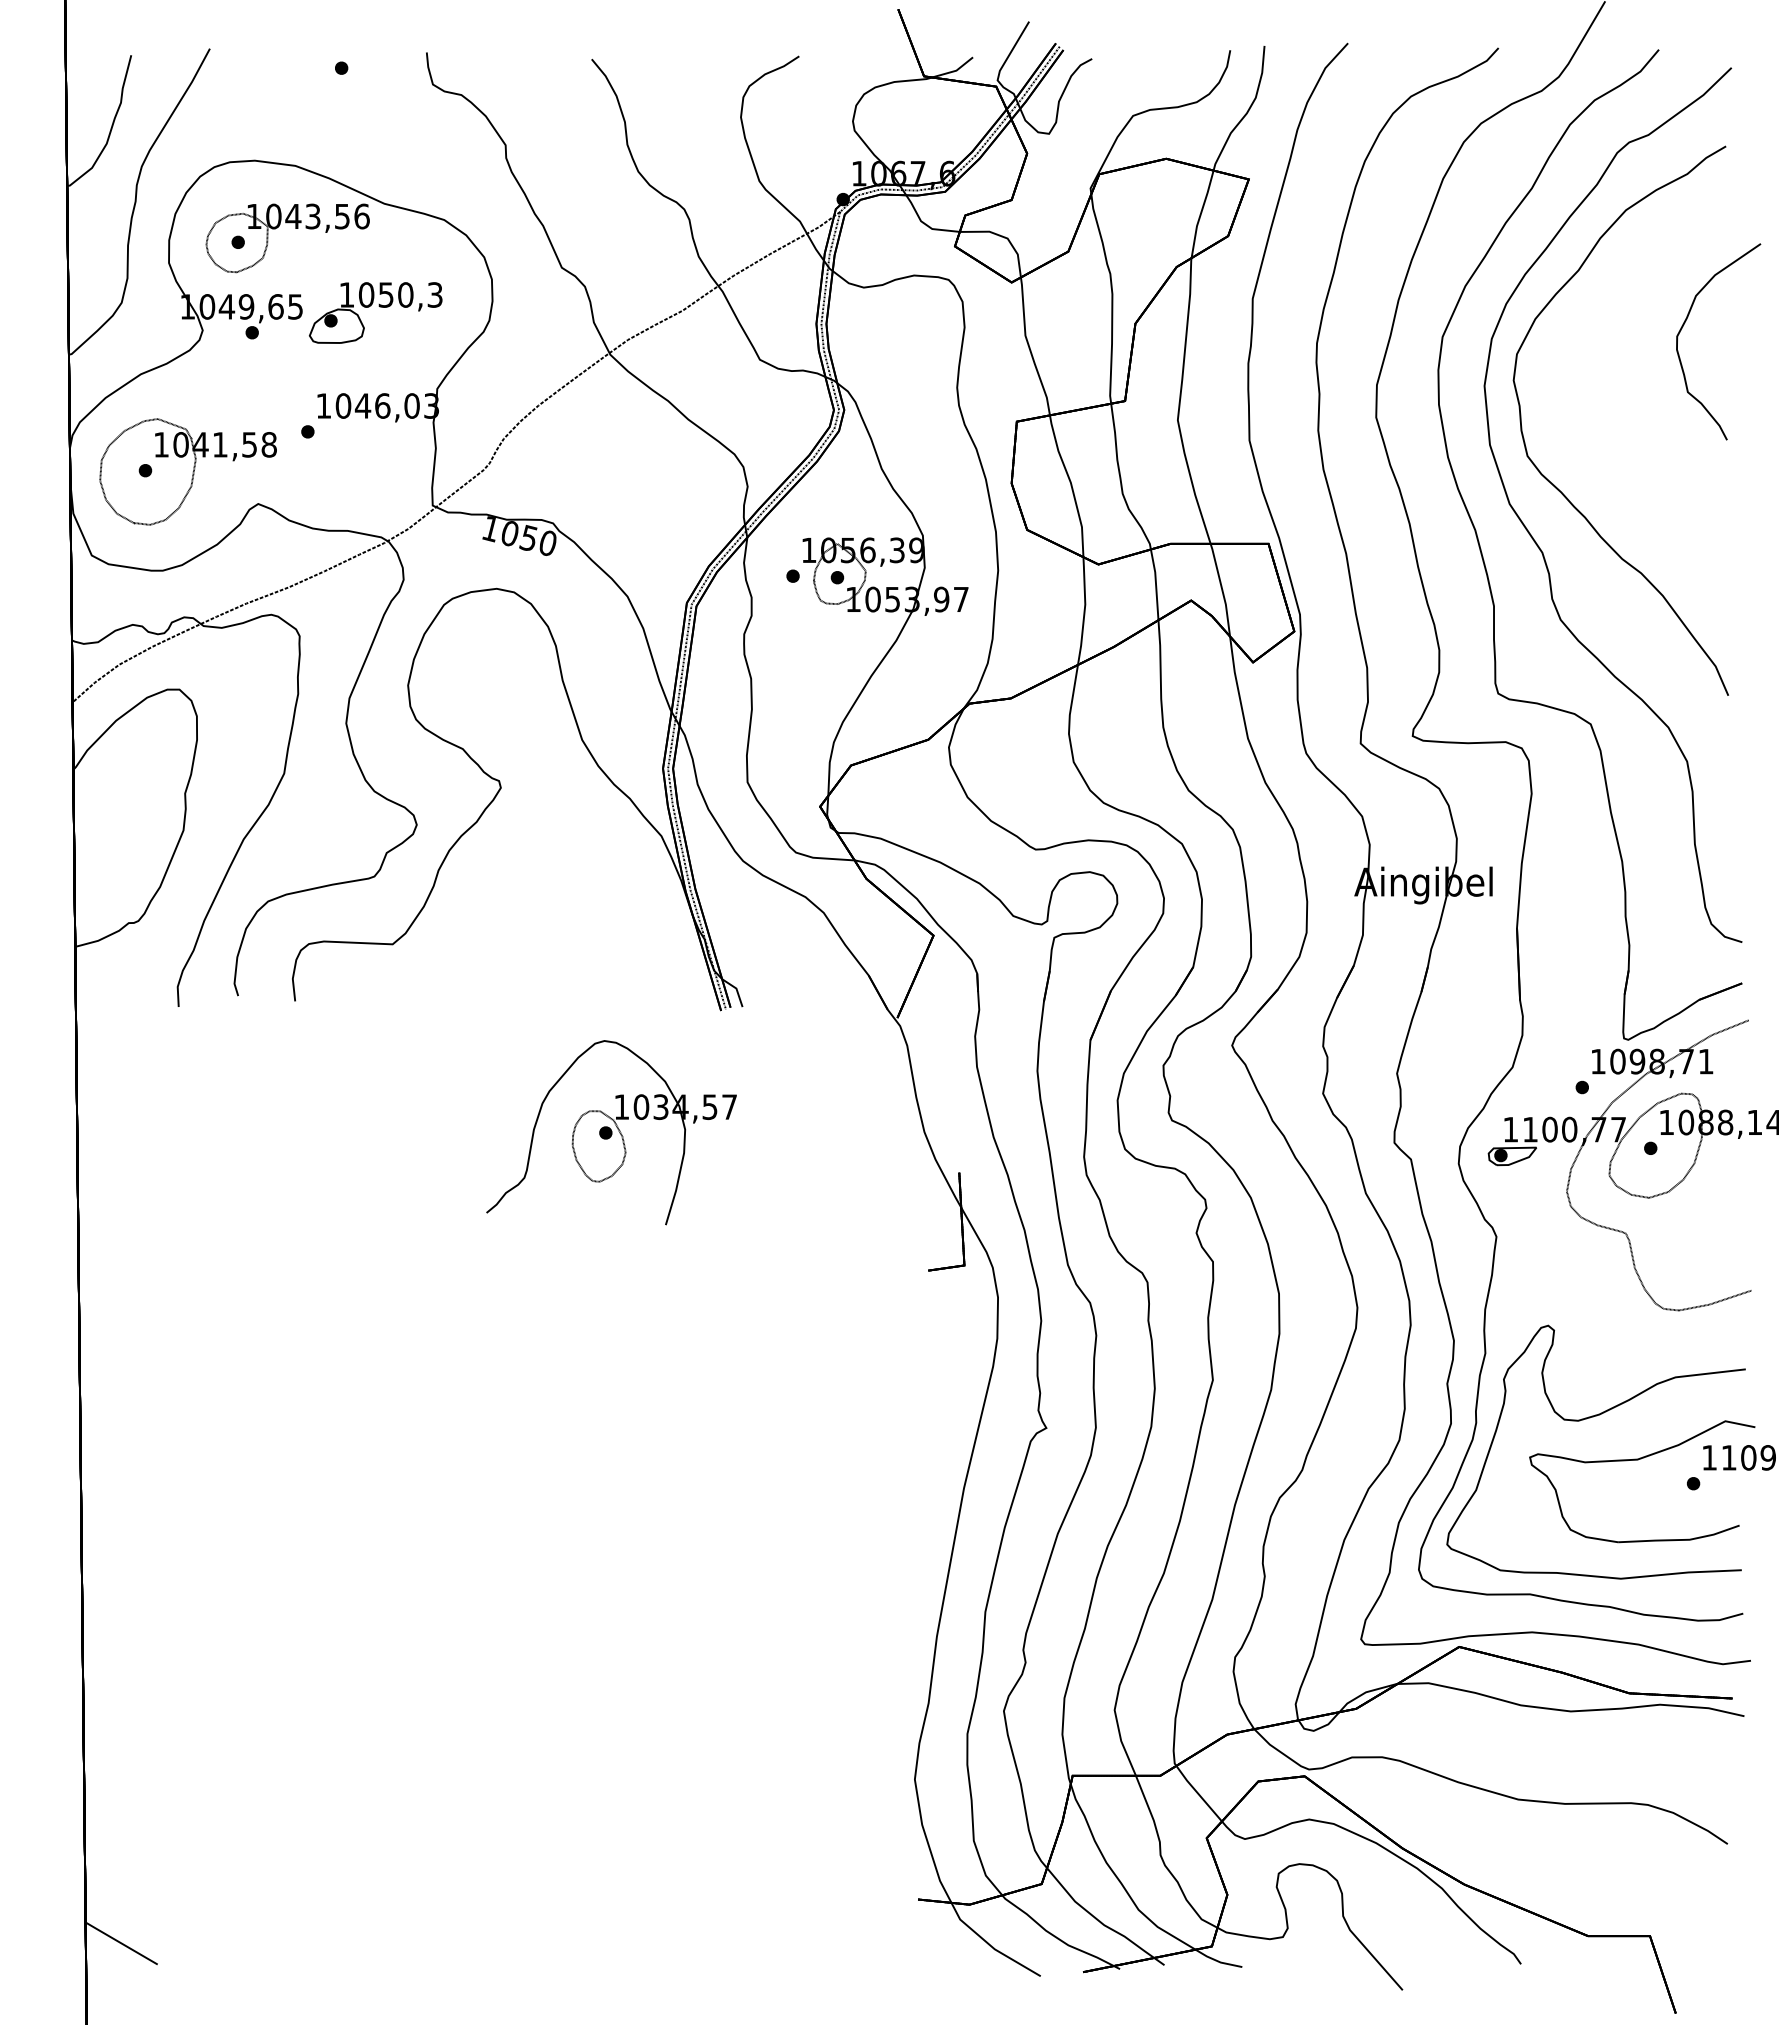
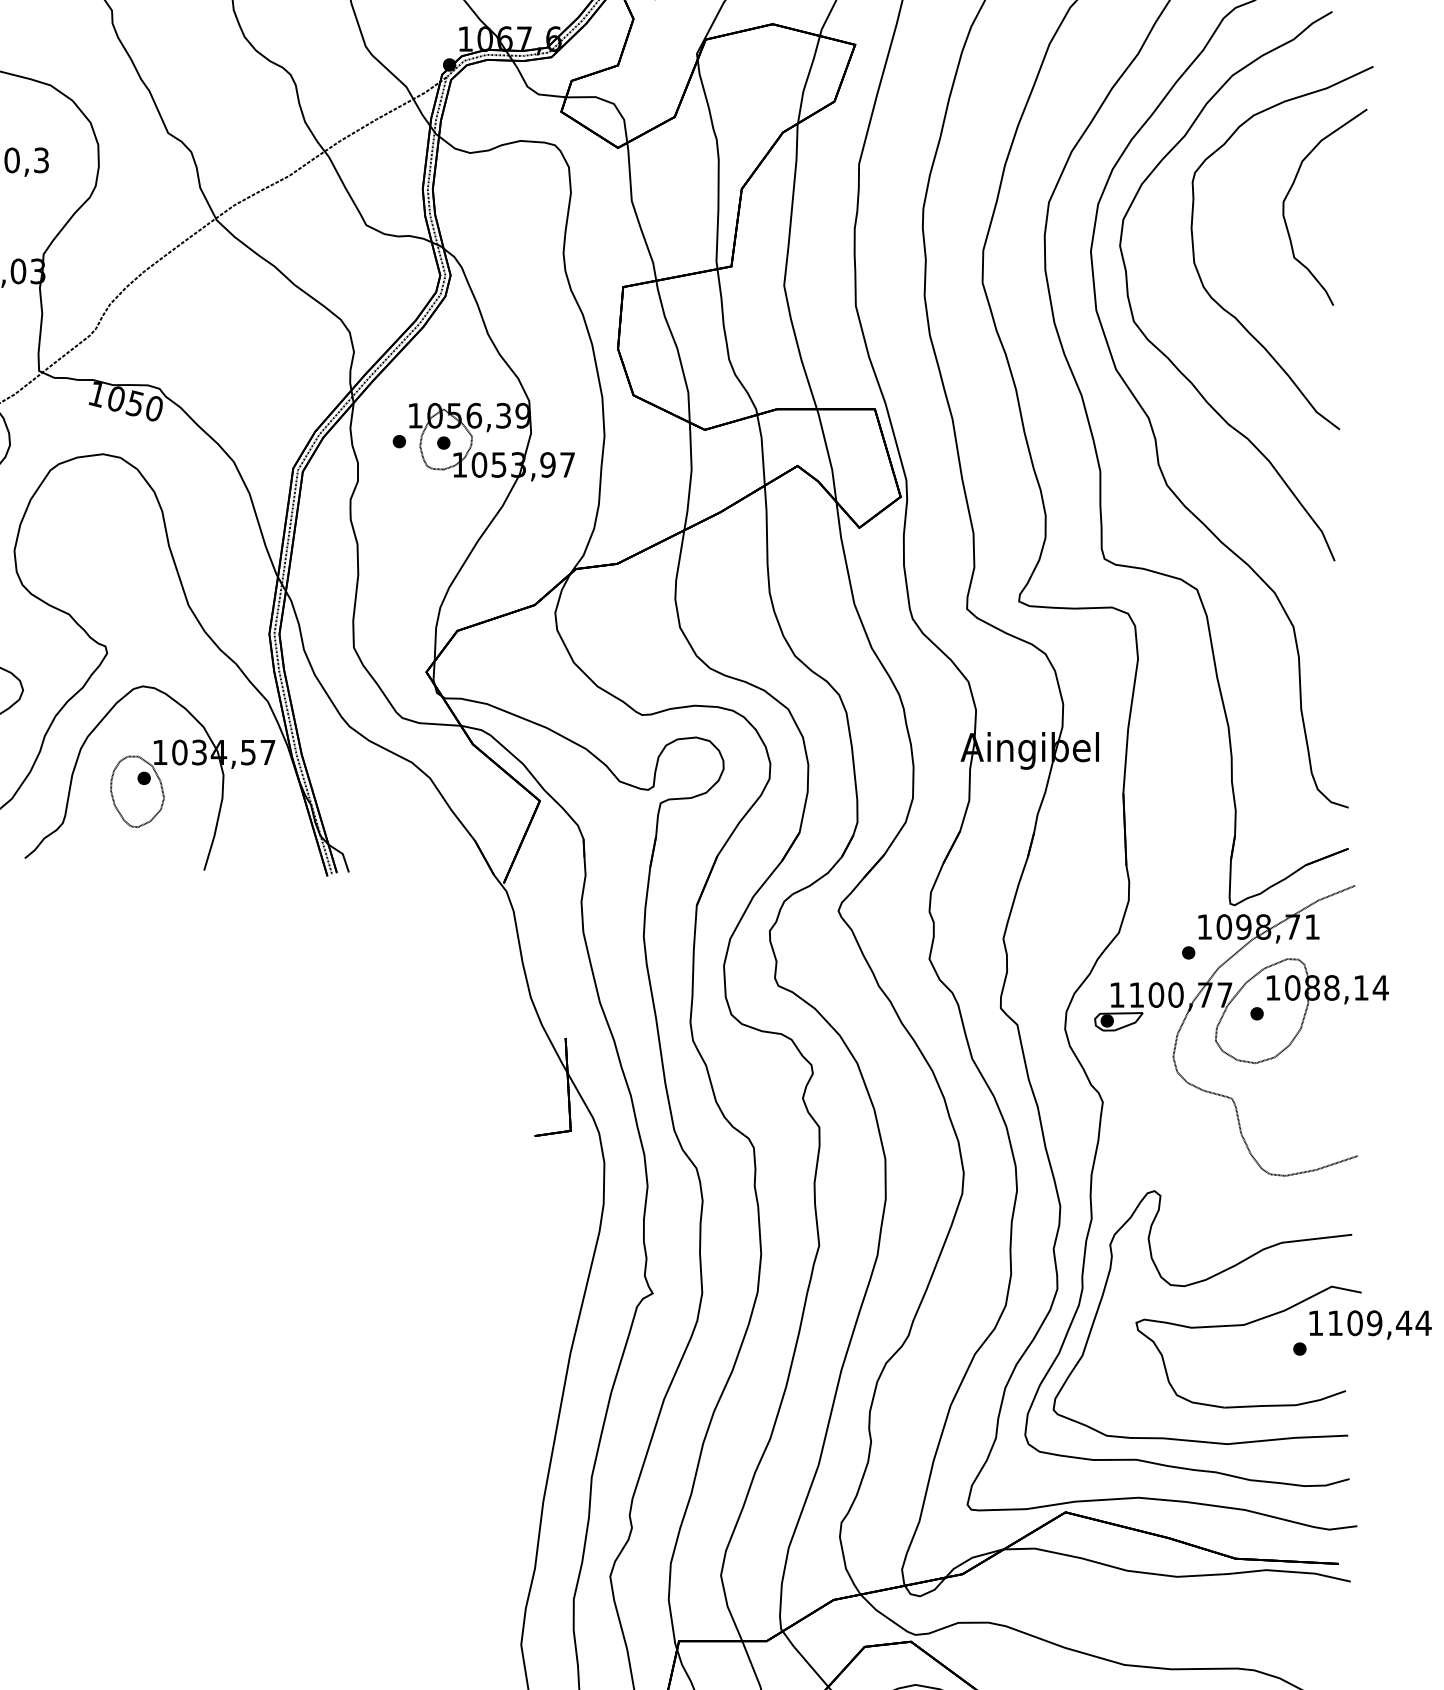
part: (1624, 447) -> (1230, 312), added
part: (611, 1132) -> (149, 777), moved

